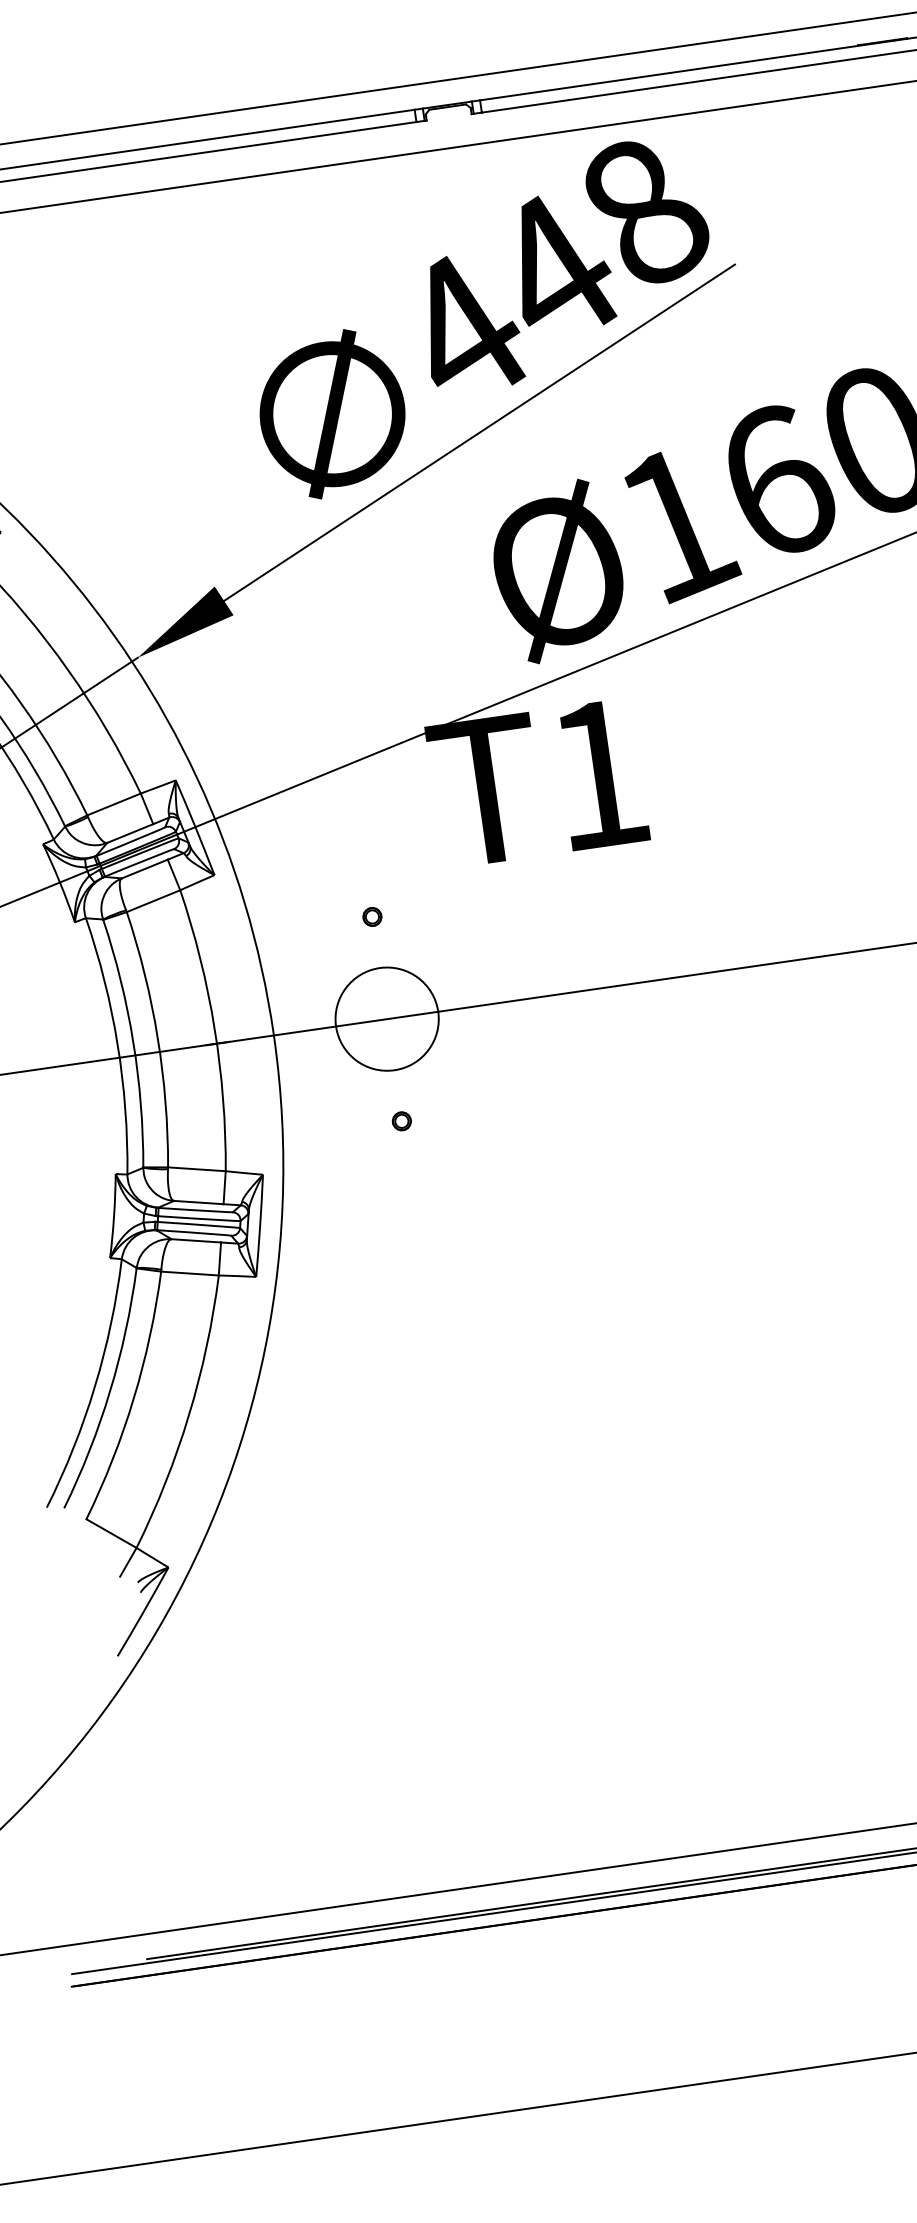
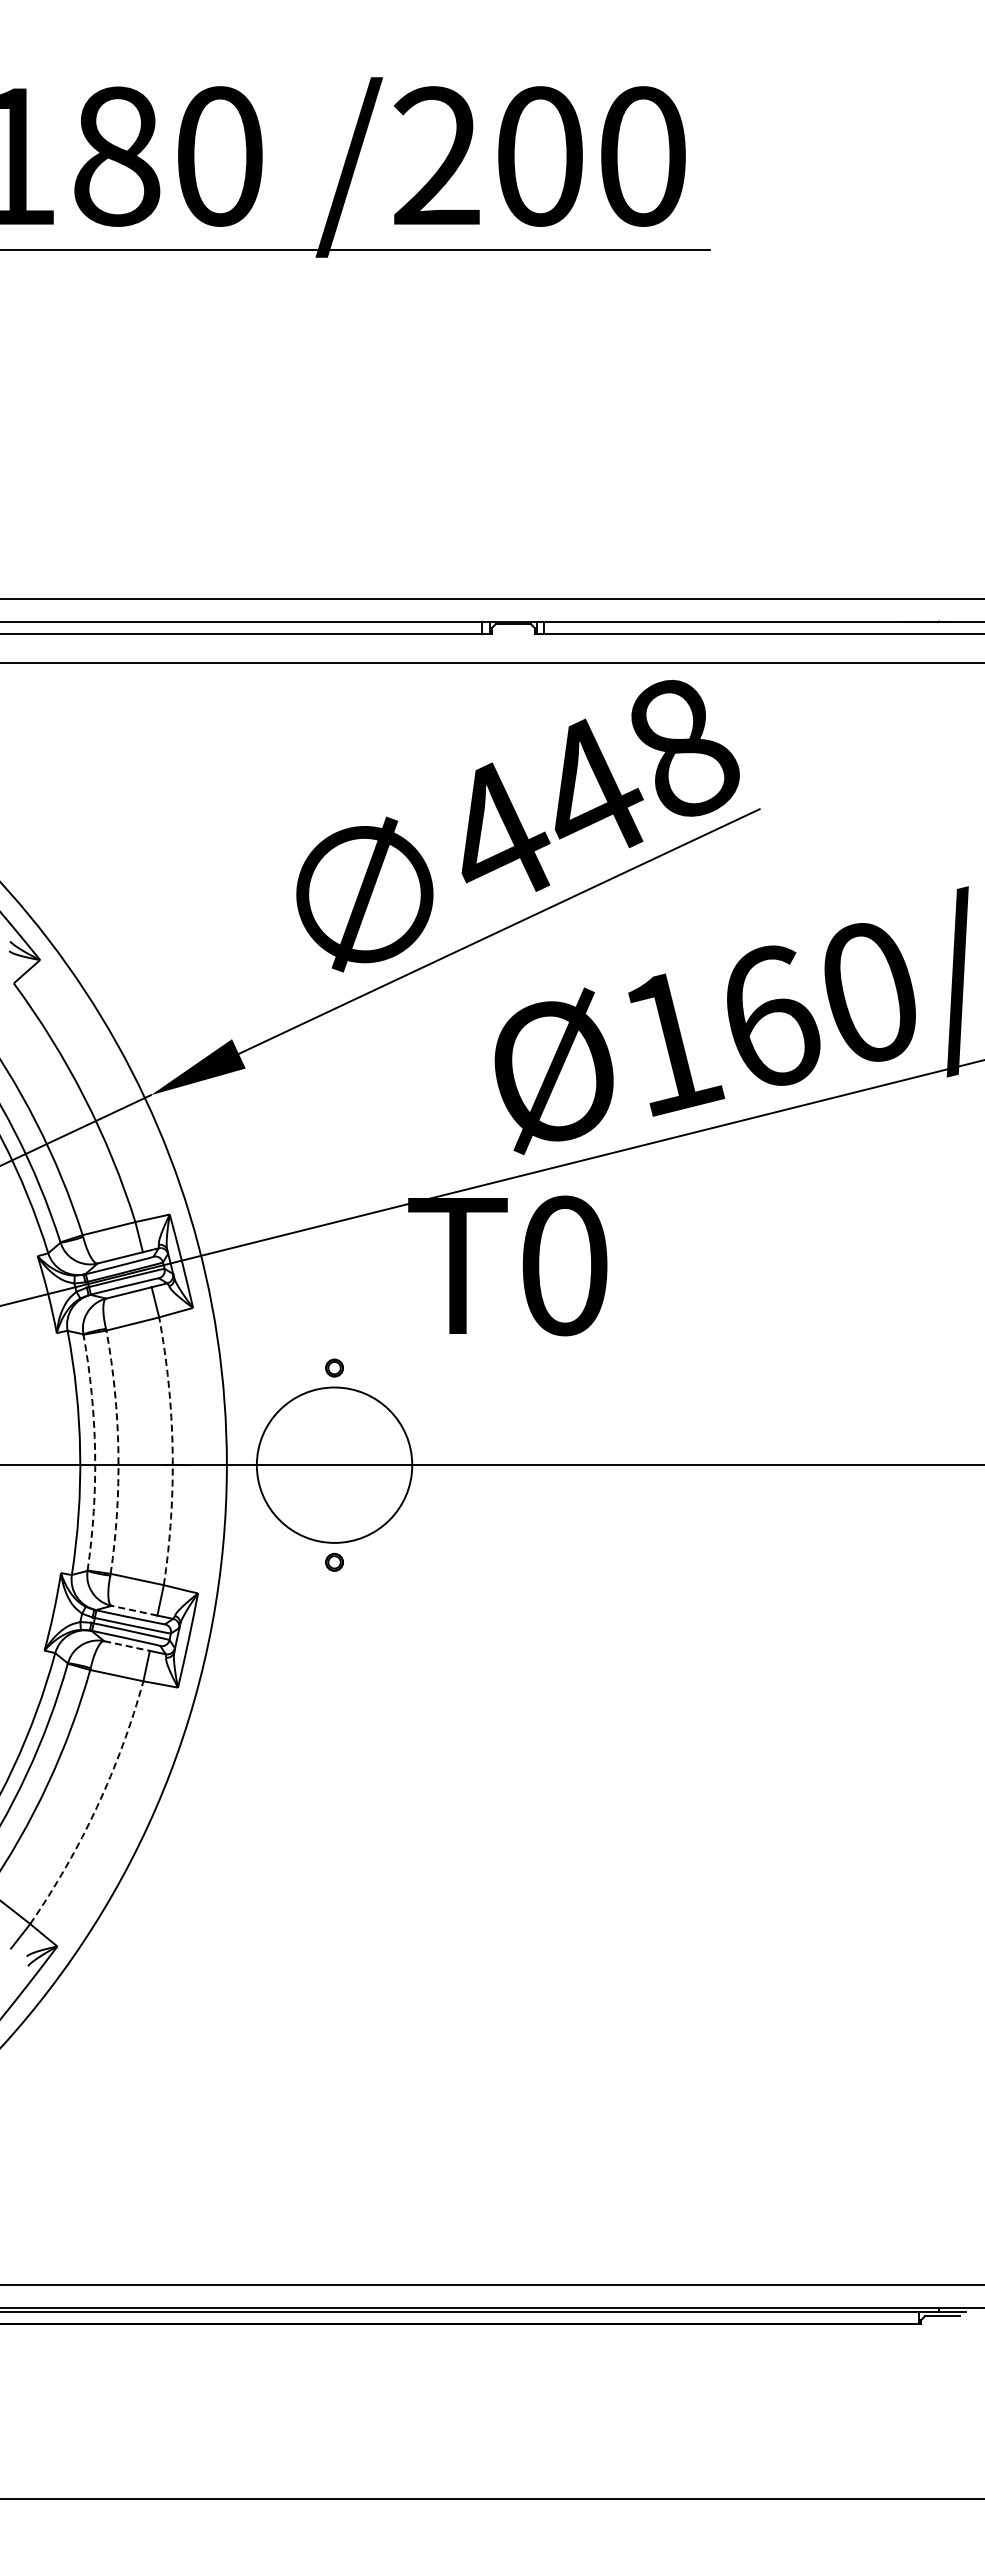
text: (598, 774) -> (564, 1265), T1 -> T0
circle: (386, 1018) -> (334, 1464), size x1.6
arc: (214, 1029) -> (172, 1451), solid -> dashed
arc: (157, 1038) -> (118, 1452), solid -> dashed
arc: (133, 1042) -> (95, 1452), solid -> dashed
line: (198, 1202) -> (134, 1610), solid -> dashed
line: (196, 1241) -> (127, 1646), solid -> dashed
arc: (188, 1415) -> (96, 1807), solid -> dashed

